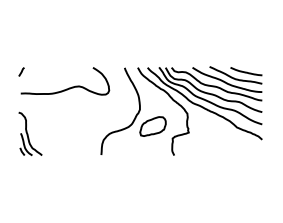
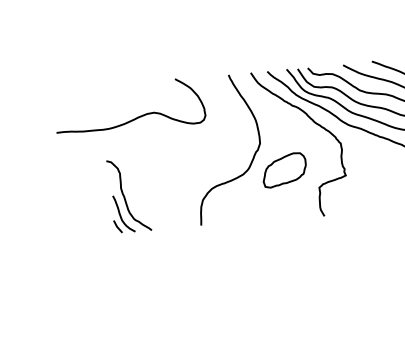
line: (21, 71) -> (54, 95), removed
part: (30, 133) -> (129, 194), moved

